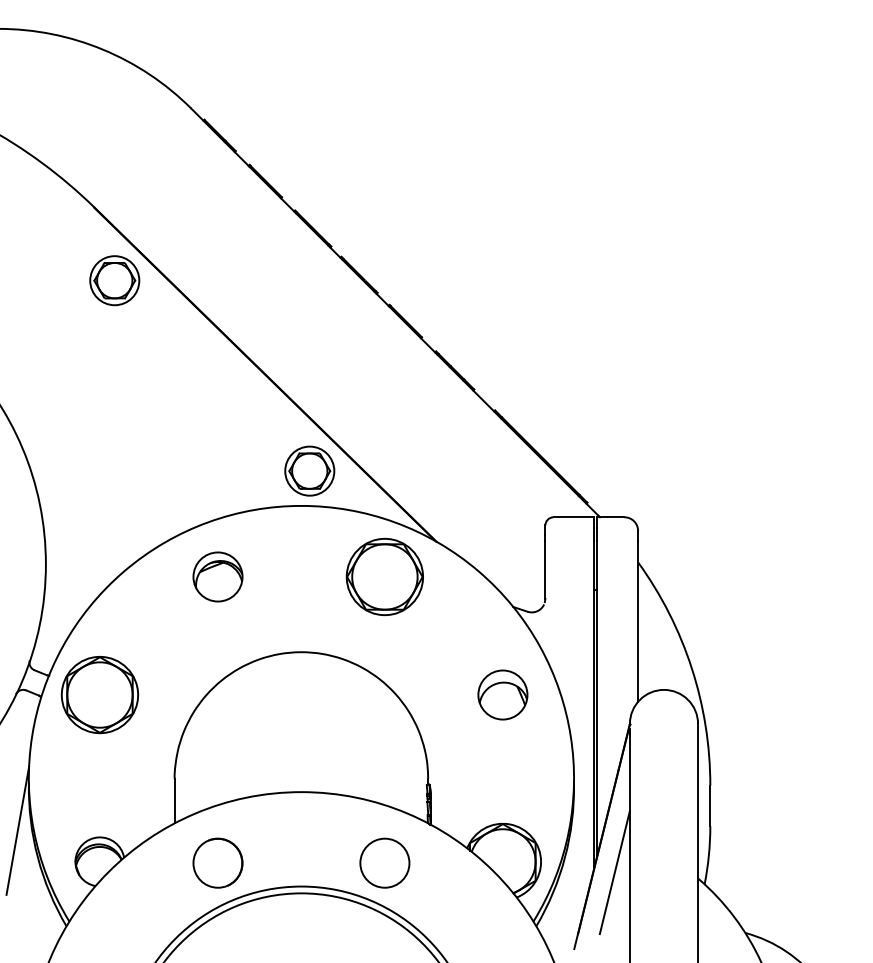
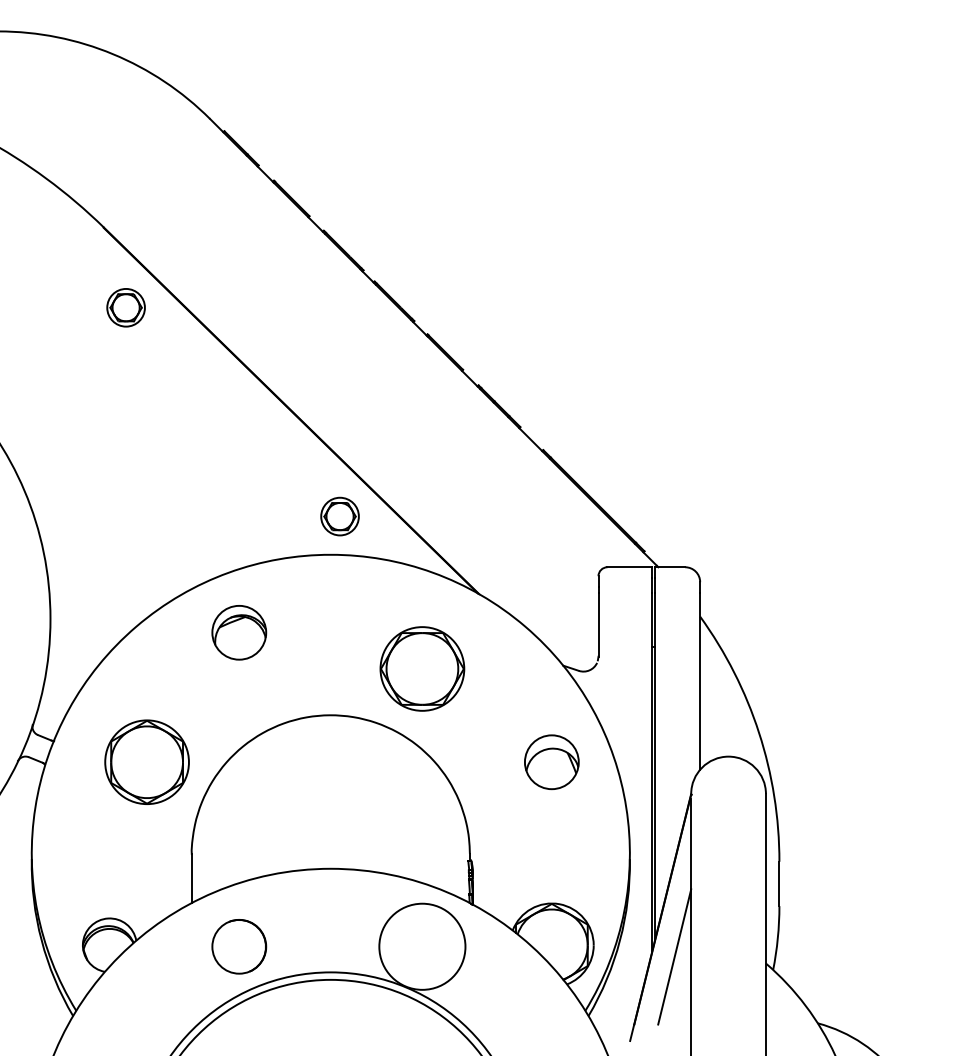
part: (114, 280) -> (125, 307), size x0.7
part: (309, 470) -> (339, 515), size x0.7
part: (384, 576) -> (421, 668), moved
part: (99, 695) -> (146, 762), moved
line: (17, 830) -> (19, 910), removed
circle: (384, 862) -> (421, 945), size x1.6

